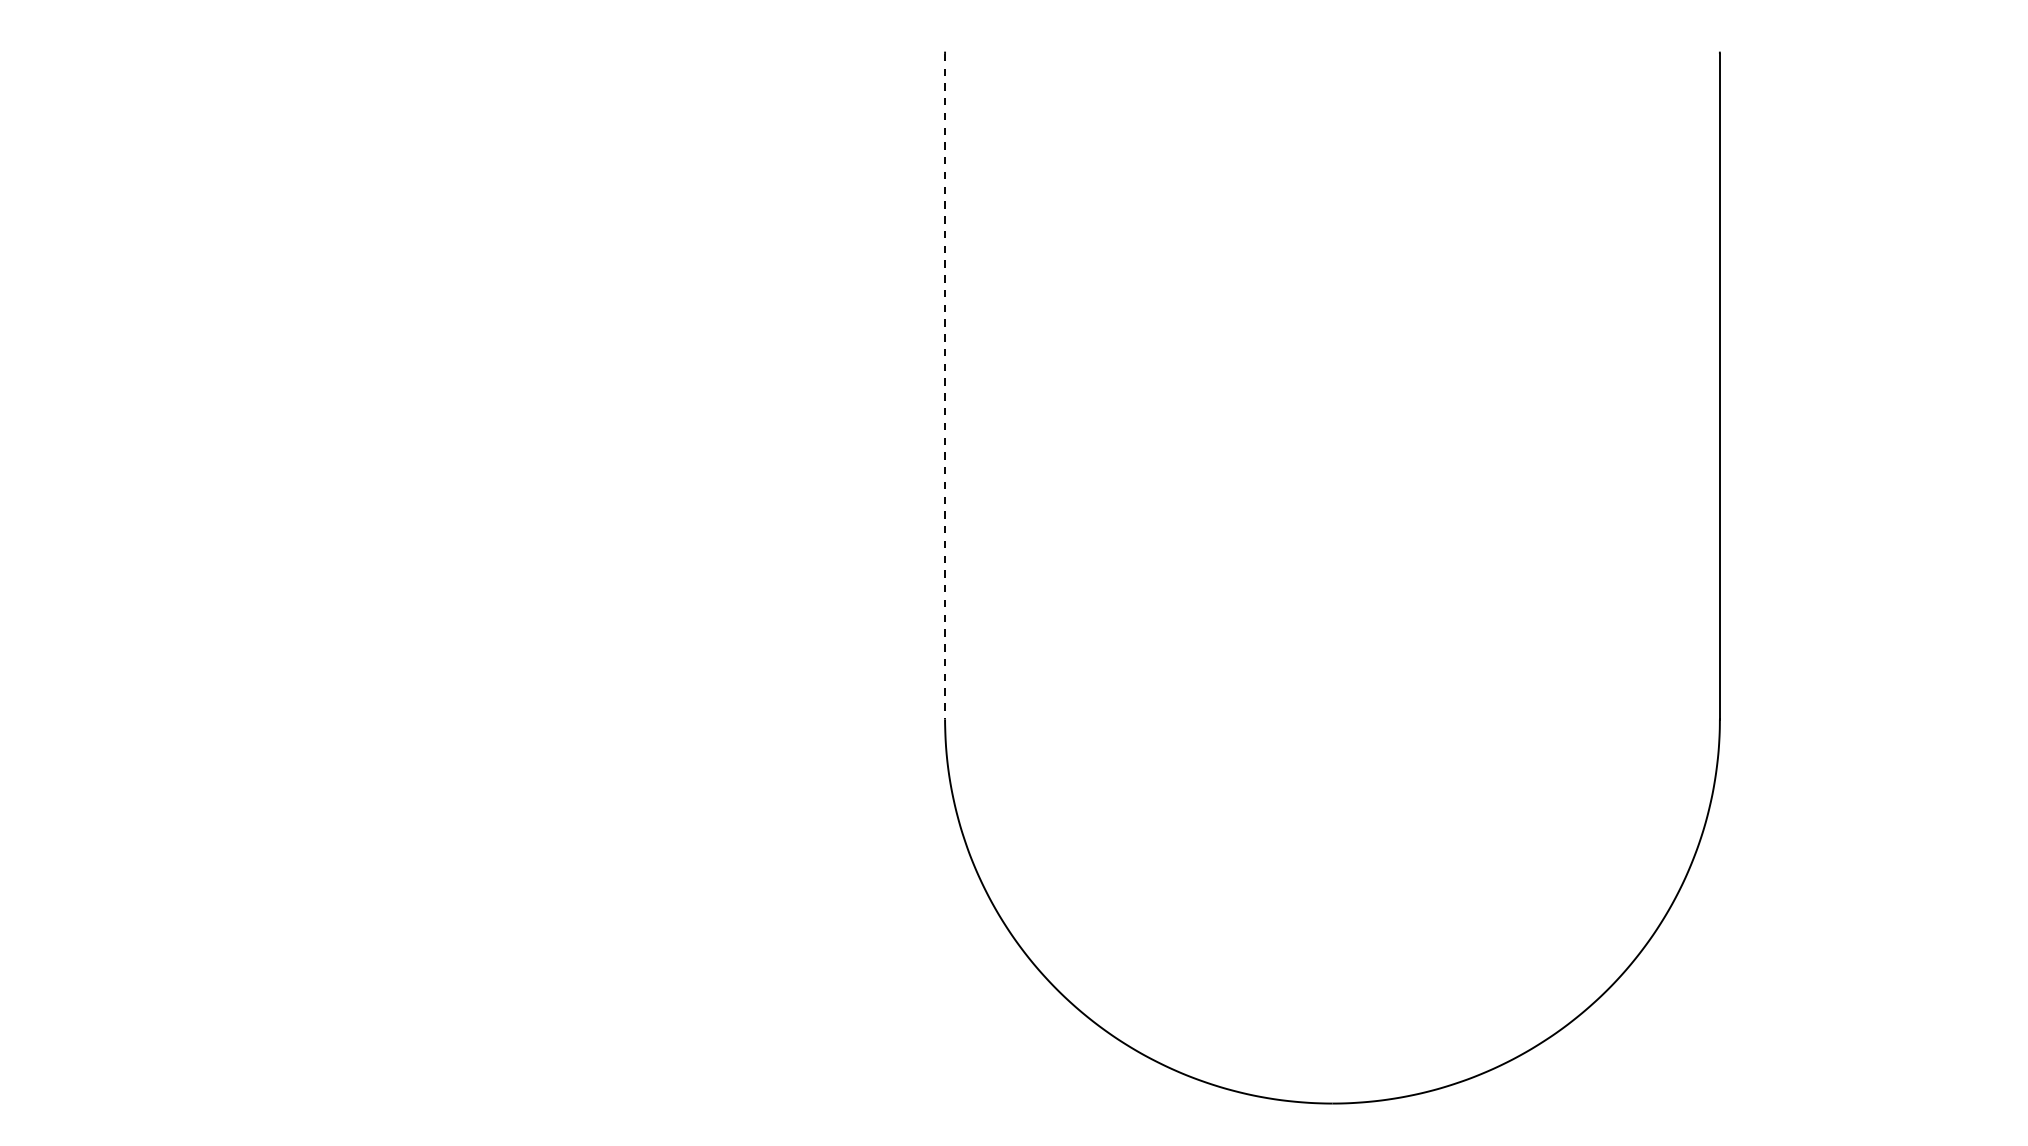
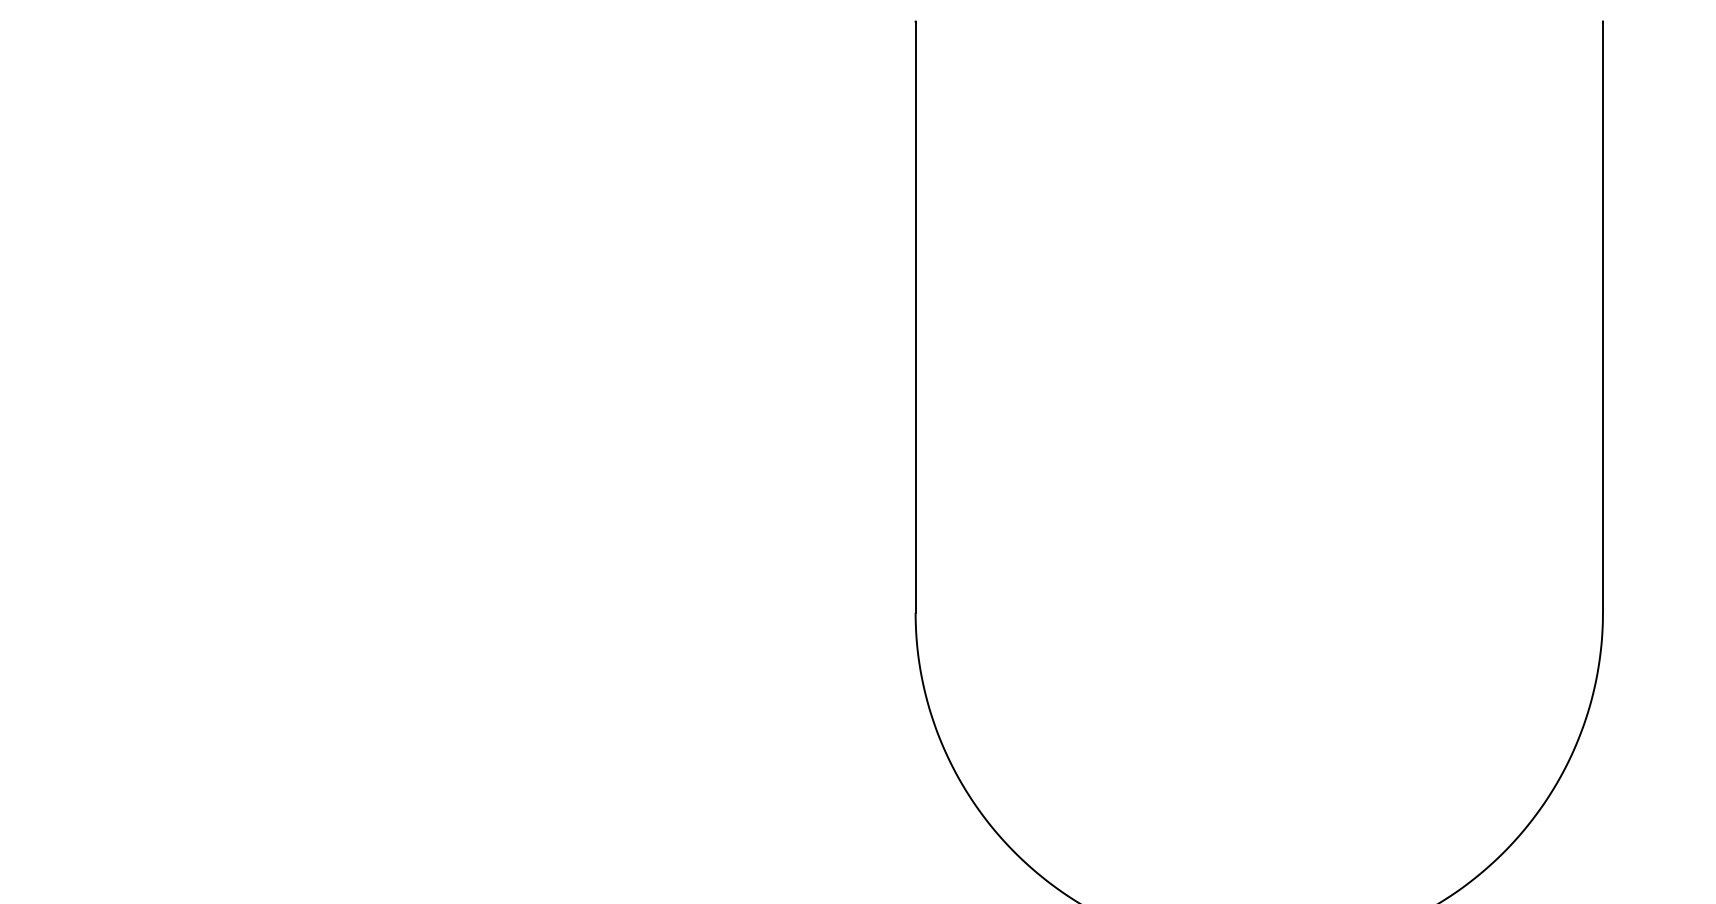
line: (945, 386) -> (915, 317), dashed -> solid

